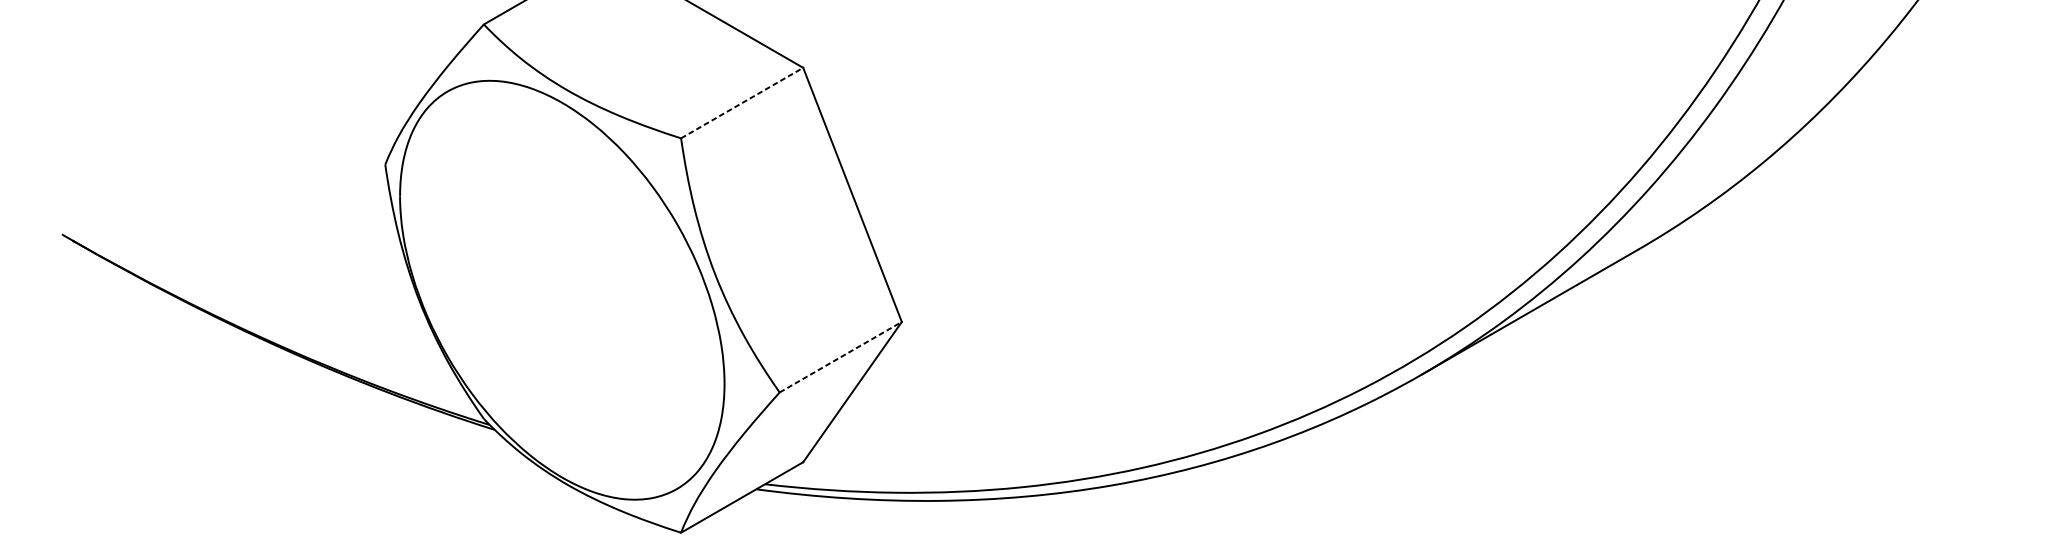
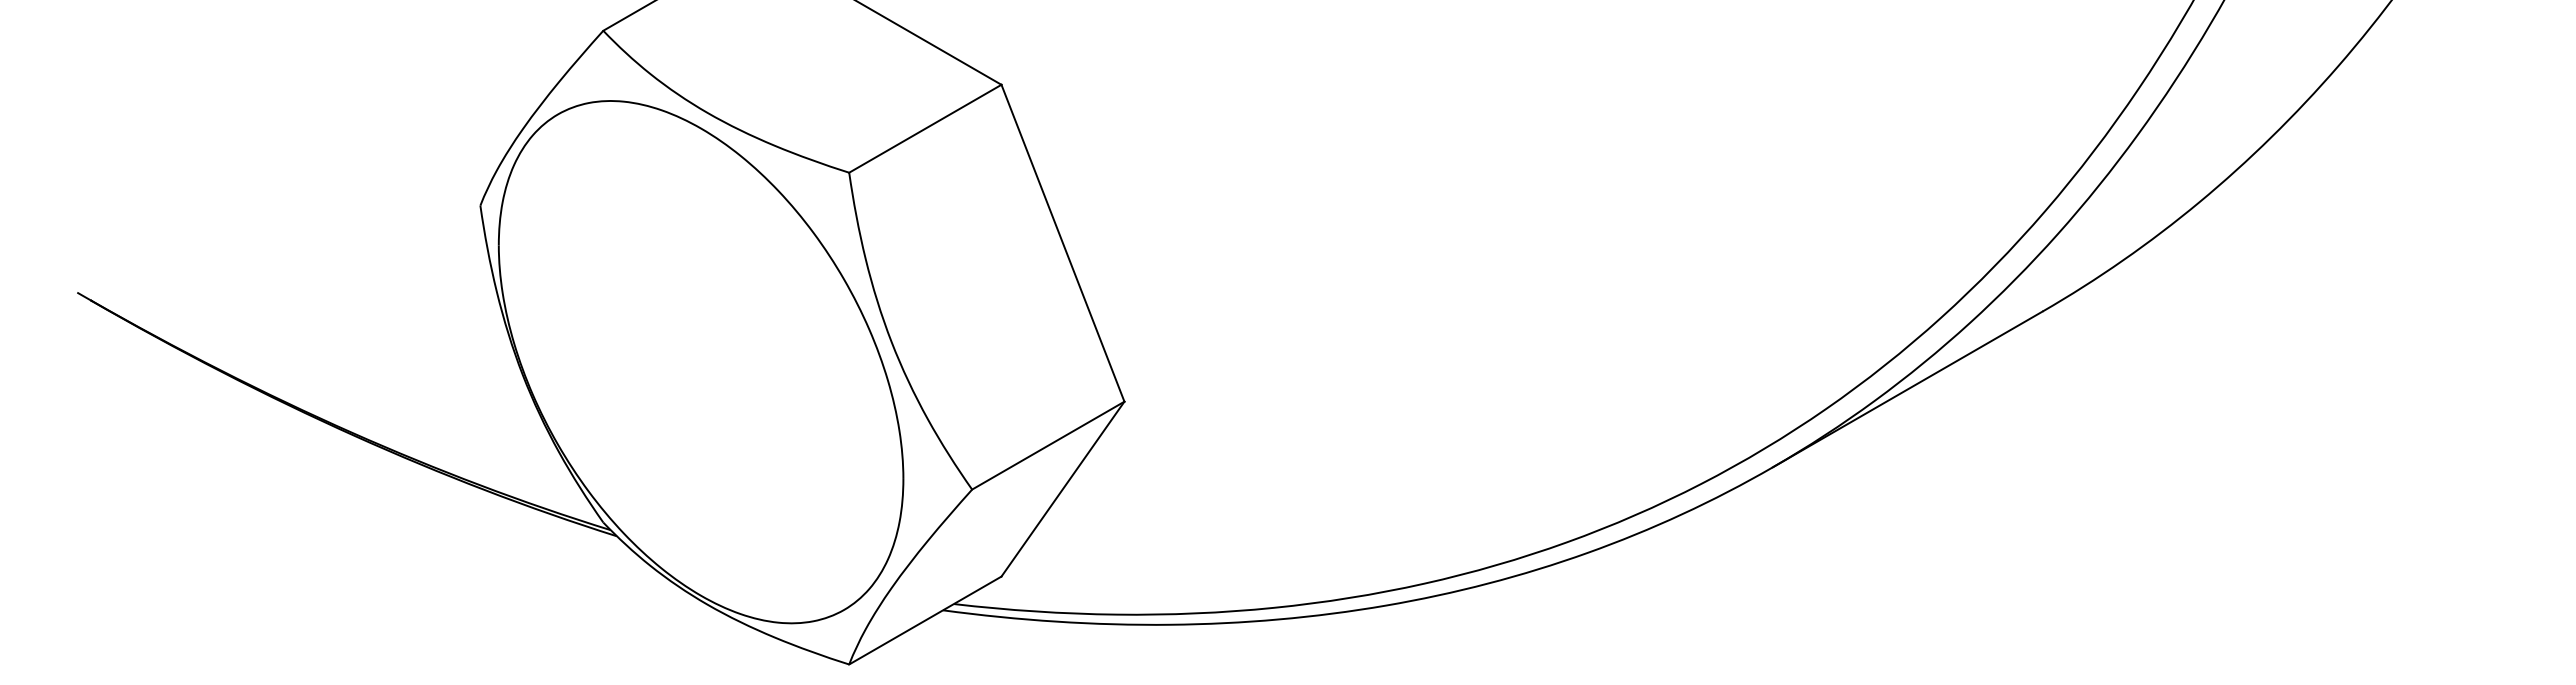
line: (742, 102) -> (925, 128), dashed -> solid
line: (840, 357) -> (1048, 445), dashed -> solid

